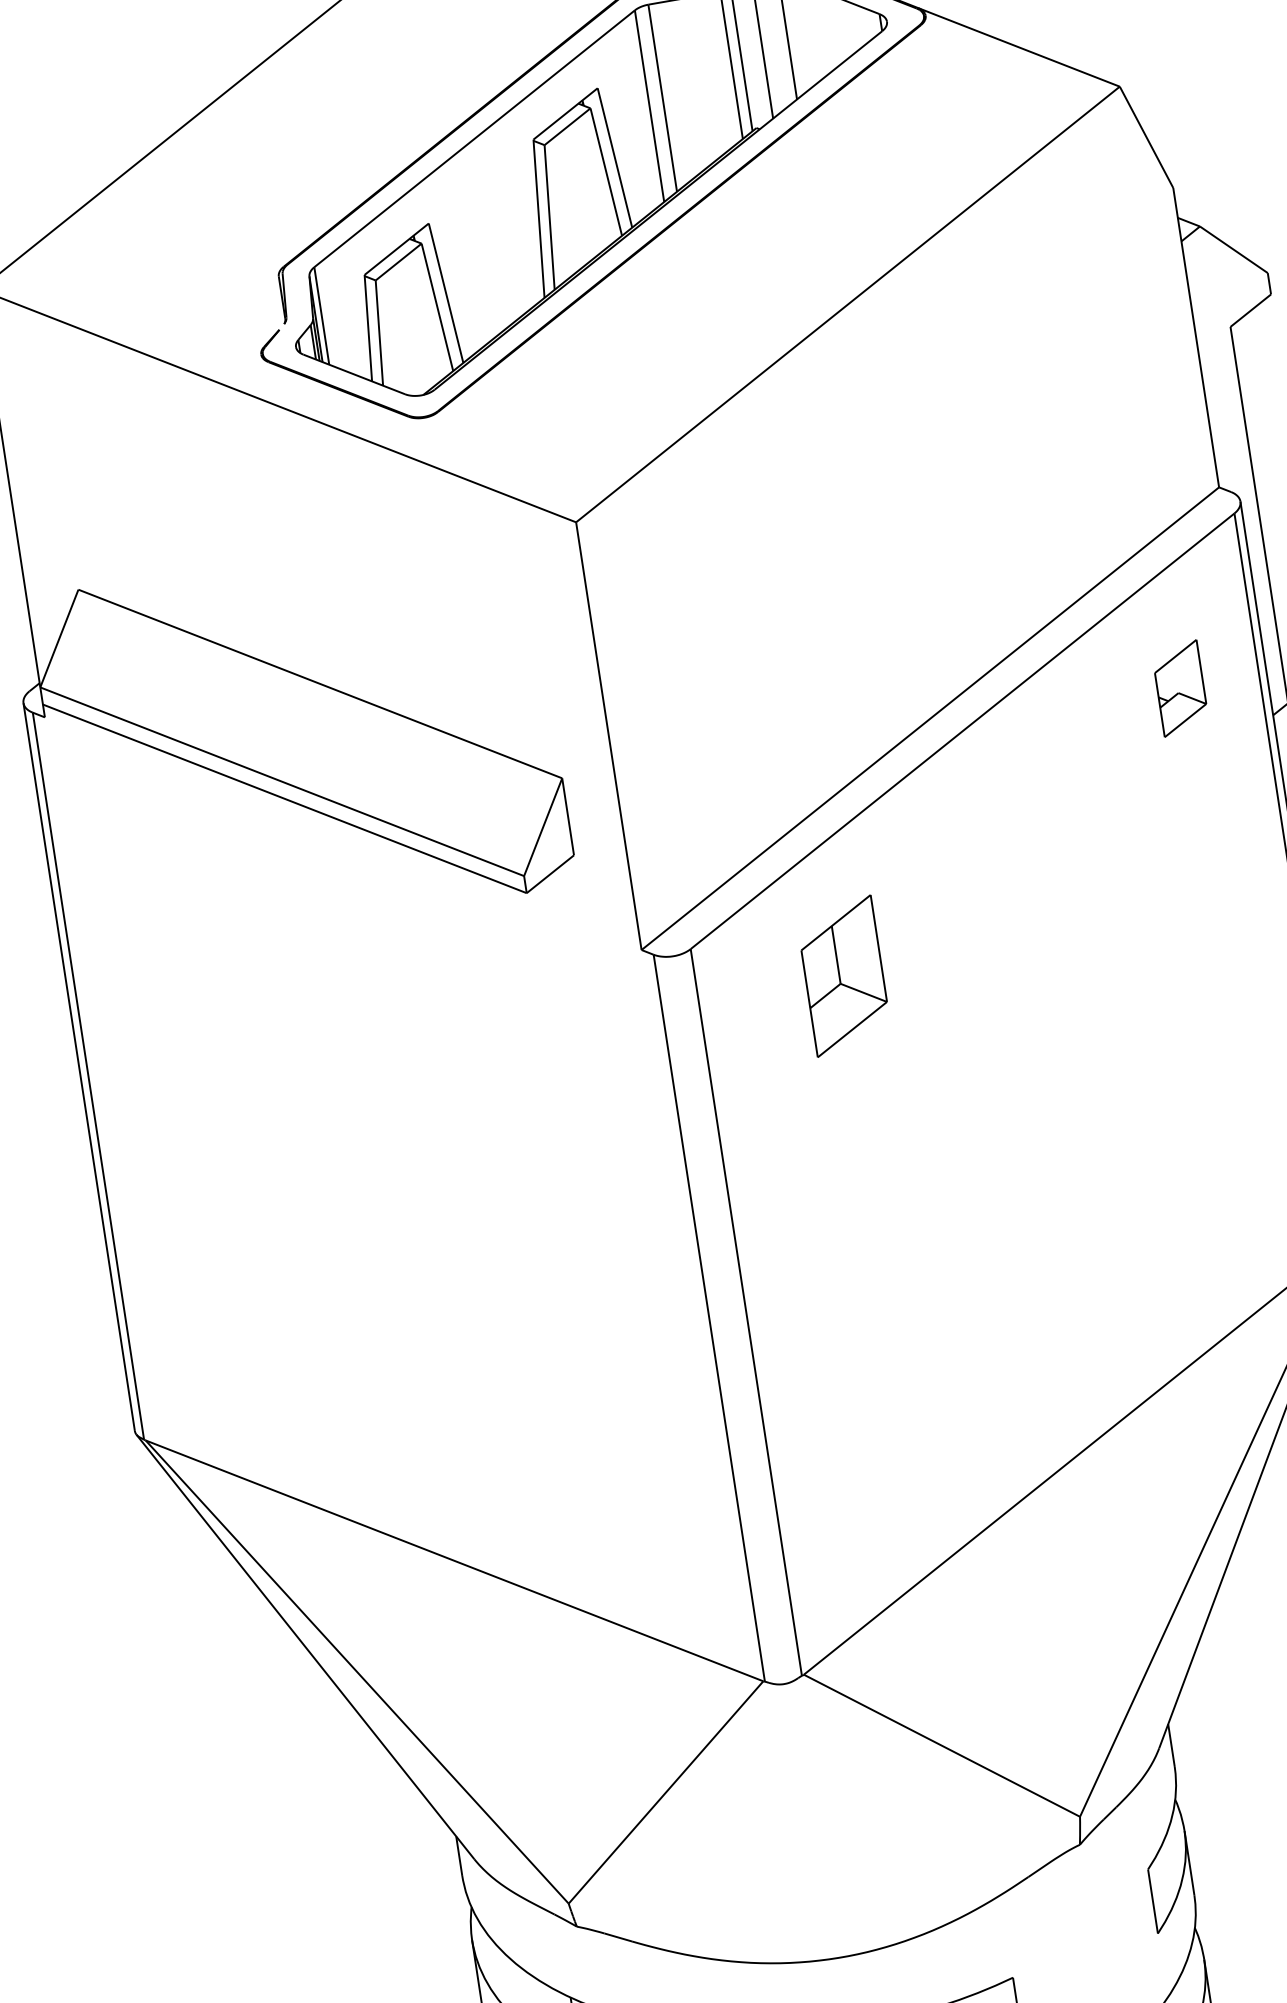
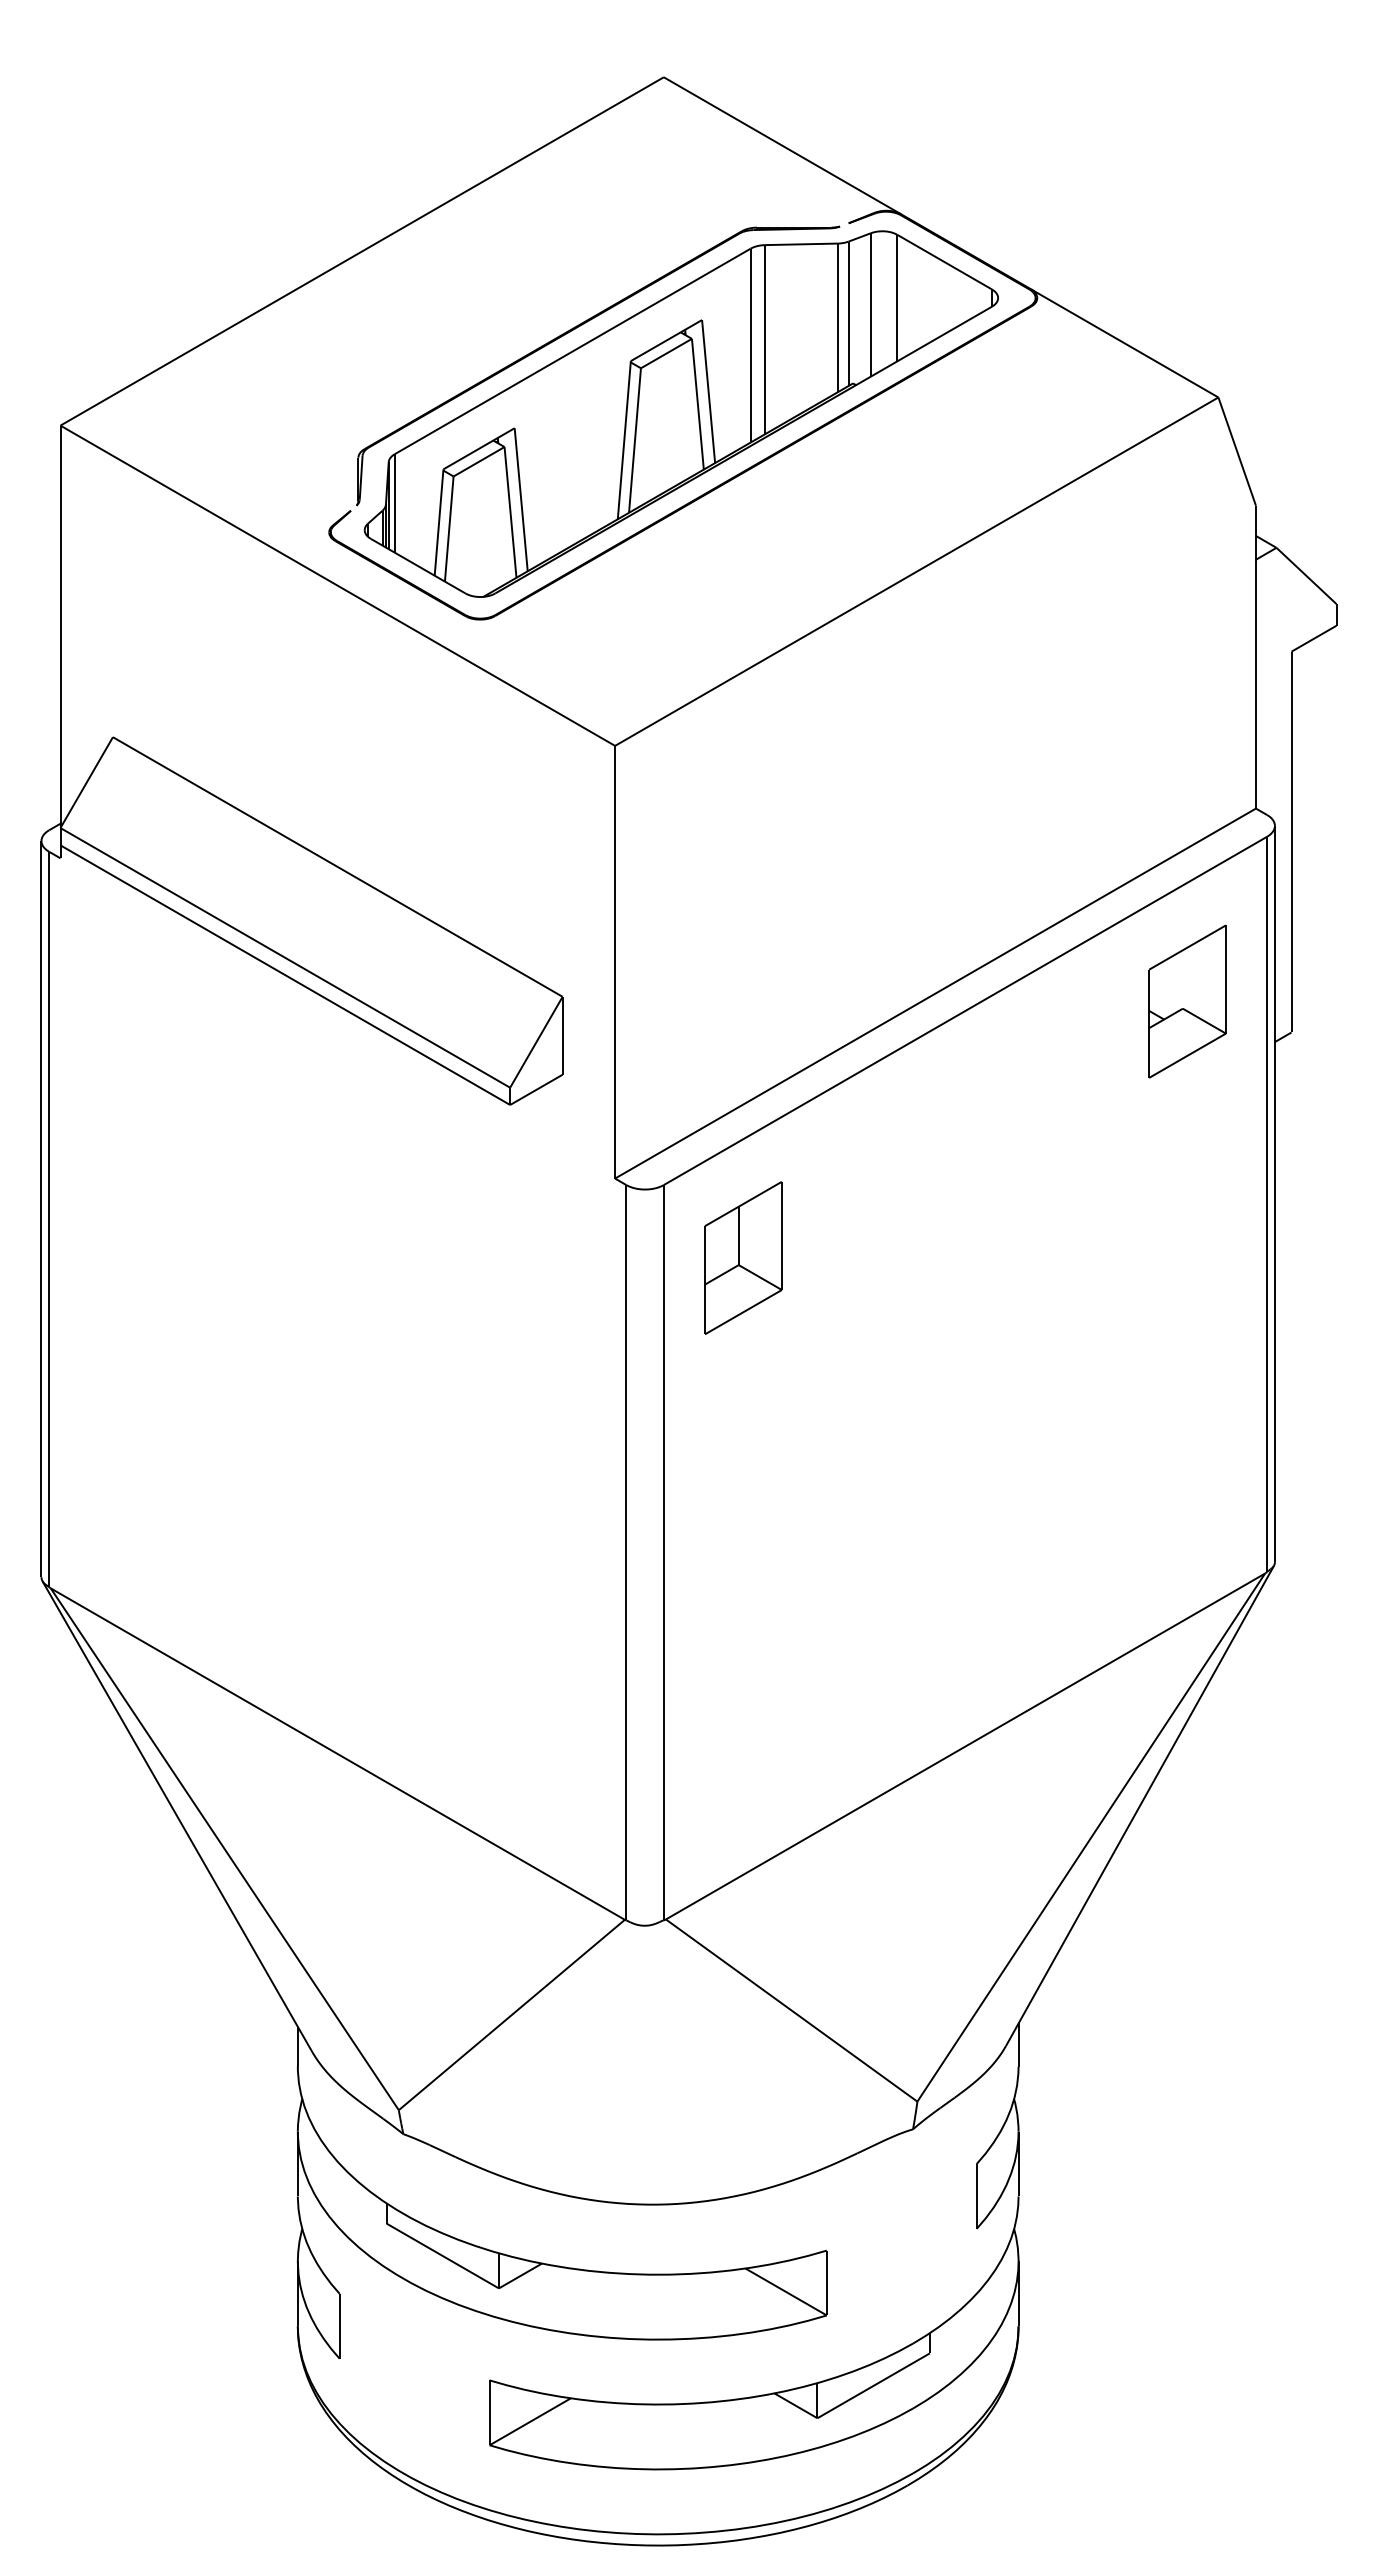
part: (1180, 688) -> (1187, 1001), size x1.67
part: (844, 975) -> (743, 1257), moved

